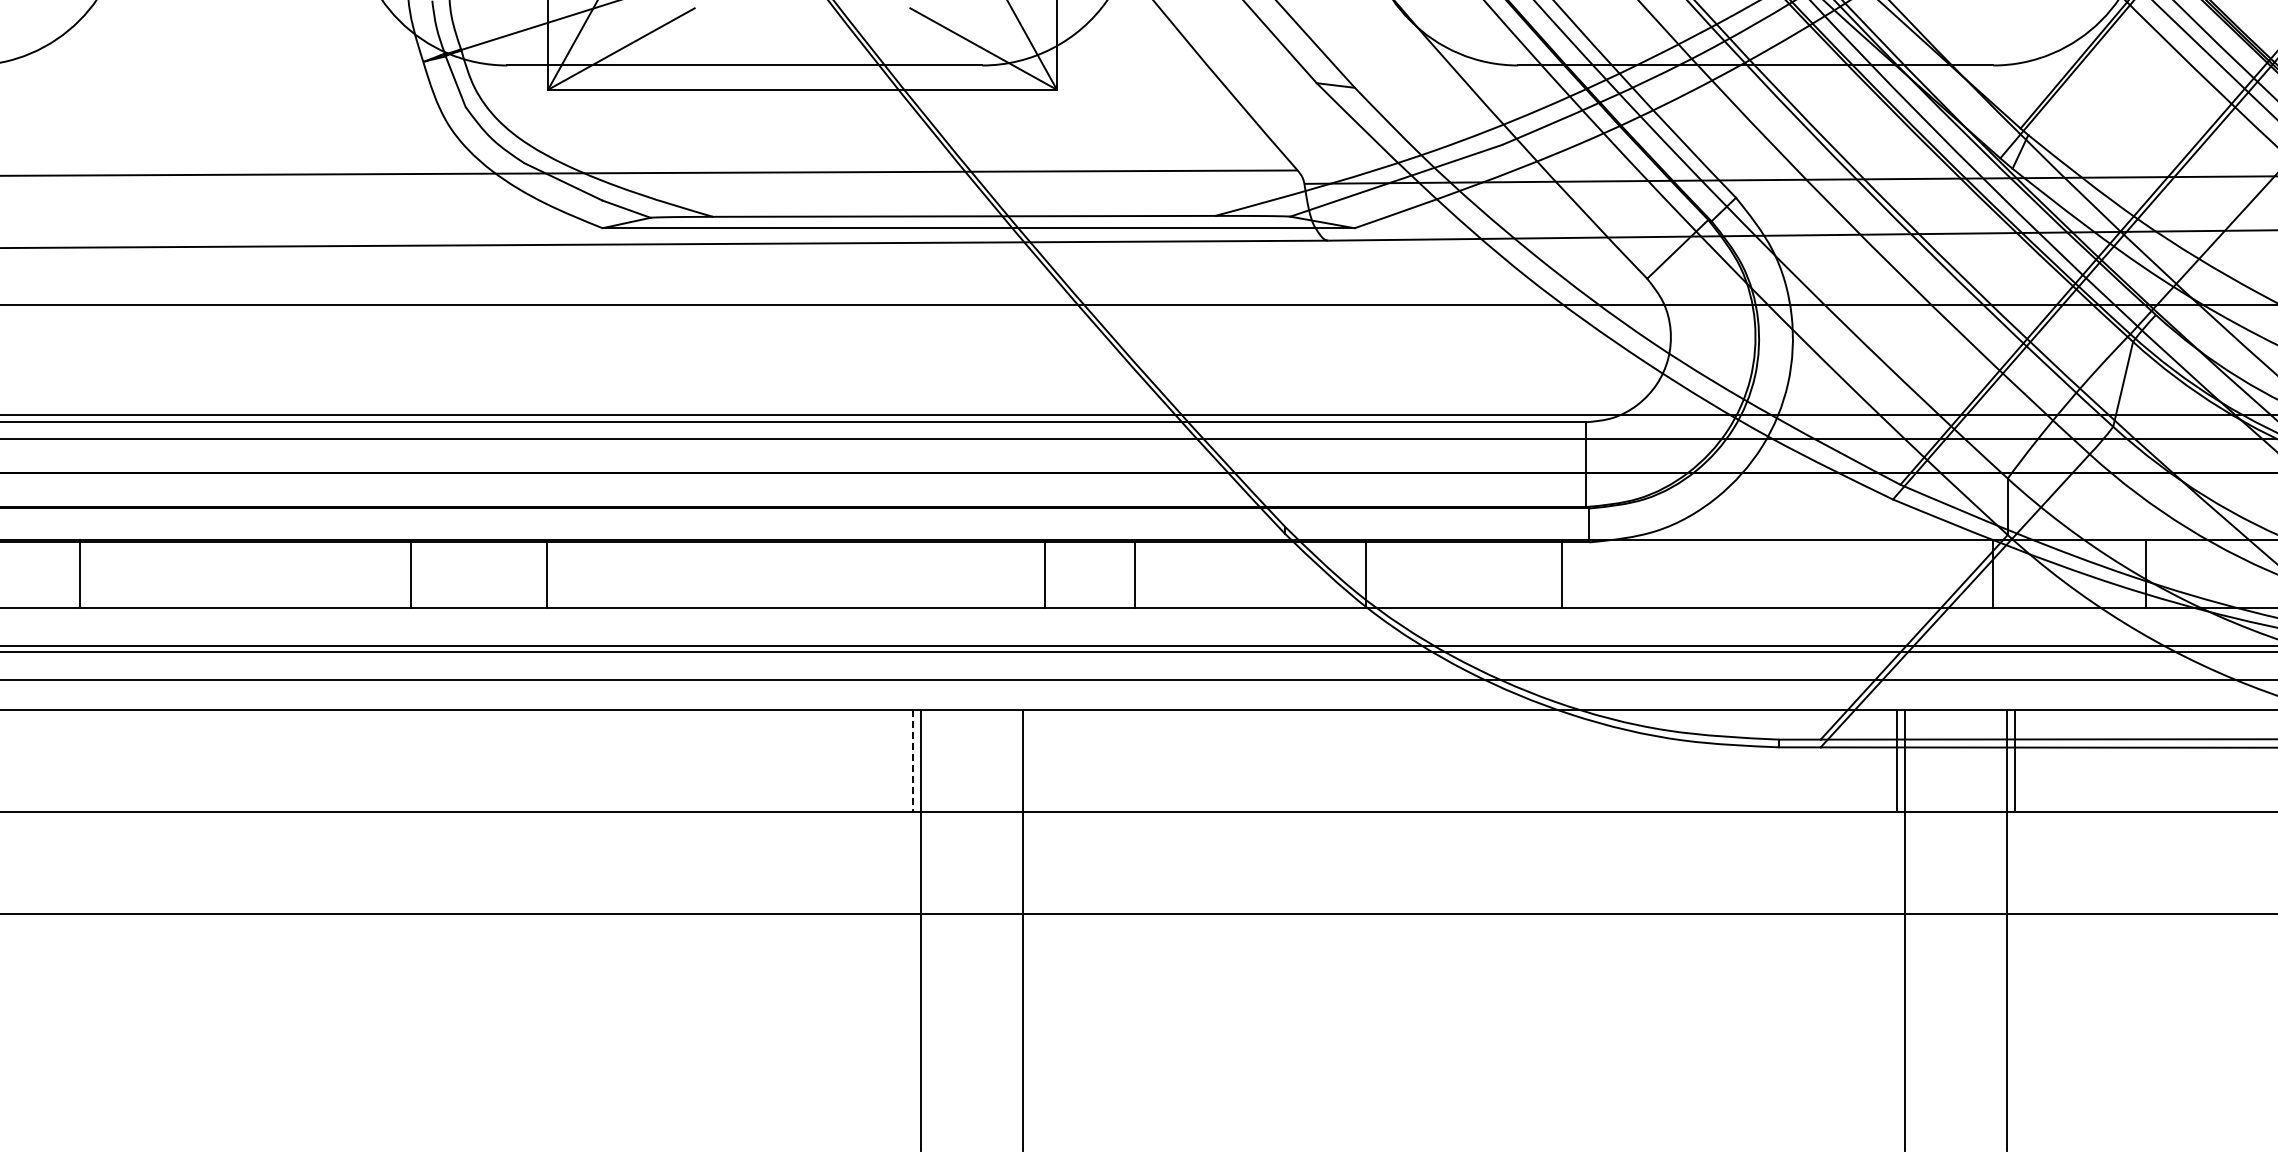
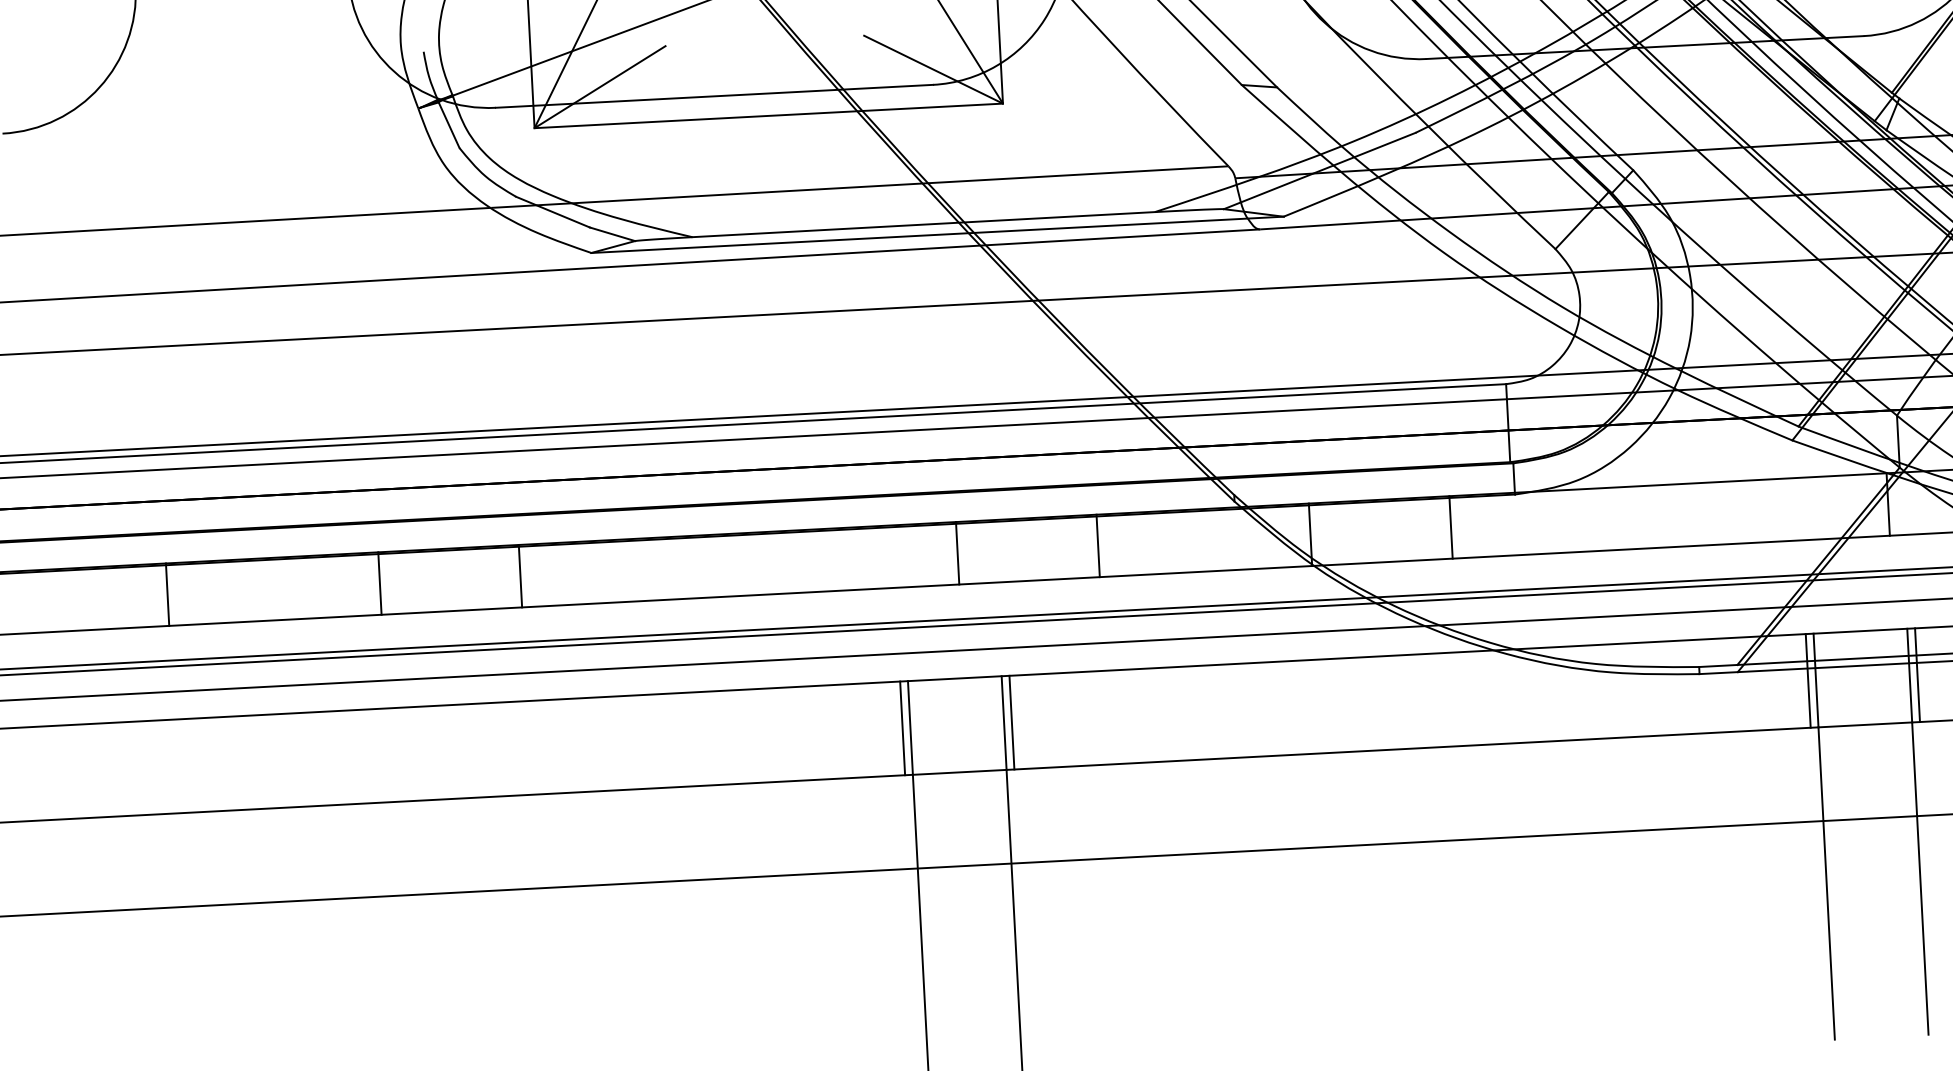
line: (80, 574) -> (168, 594), moved
line: (410, 574) -> (379, 583), moved
line: (547, 574) -> (520, 576), moved
line: (1045, 574) -> (957, 553), moved
line: (1562, 574) -> (1451, 527), moved
line: (912, 760) -> (902, 728), dashed -> solid
line: (1031, 760) -> (1011, 722), added

